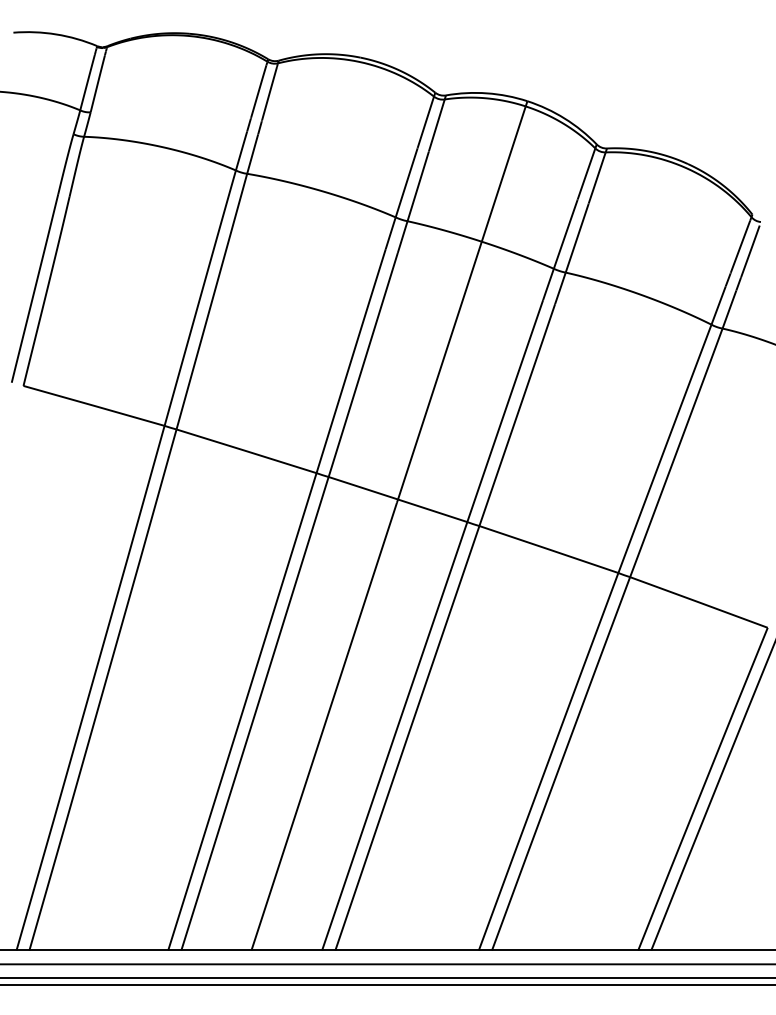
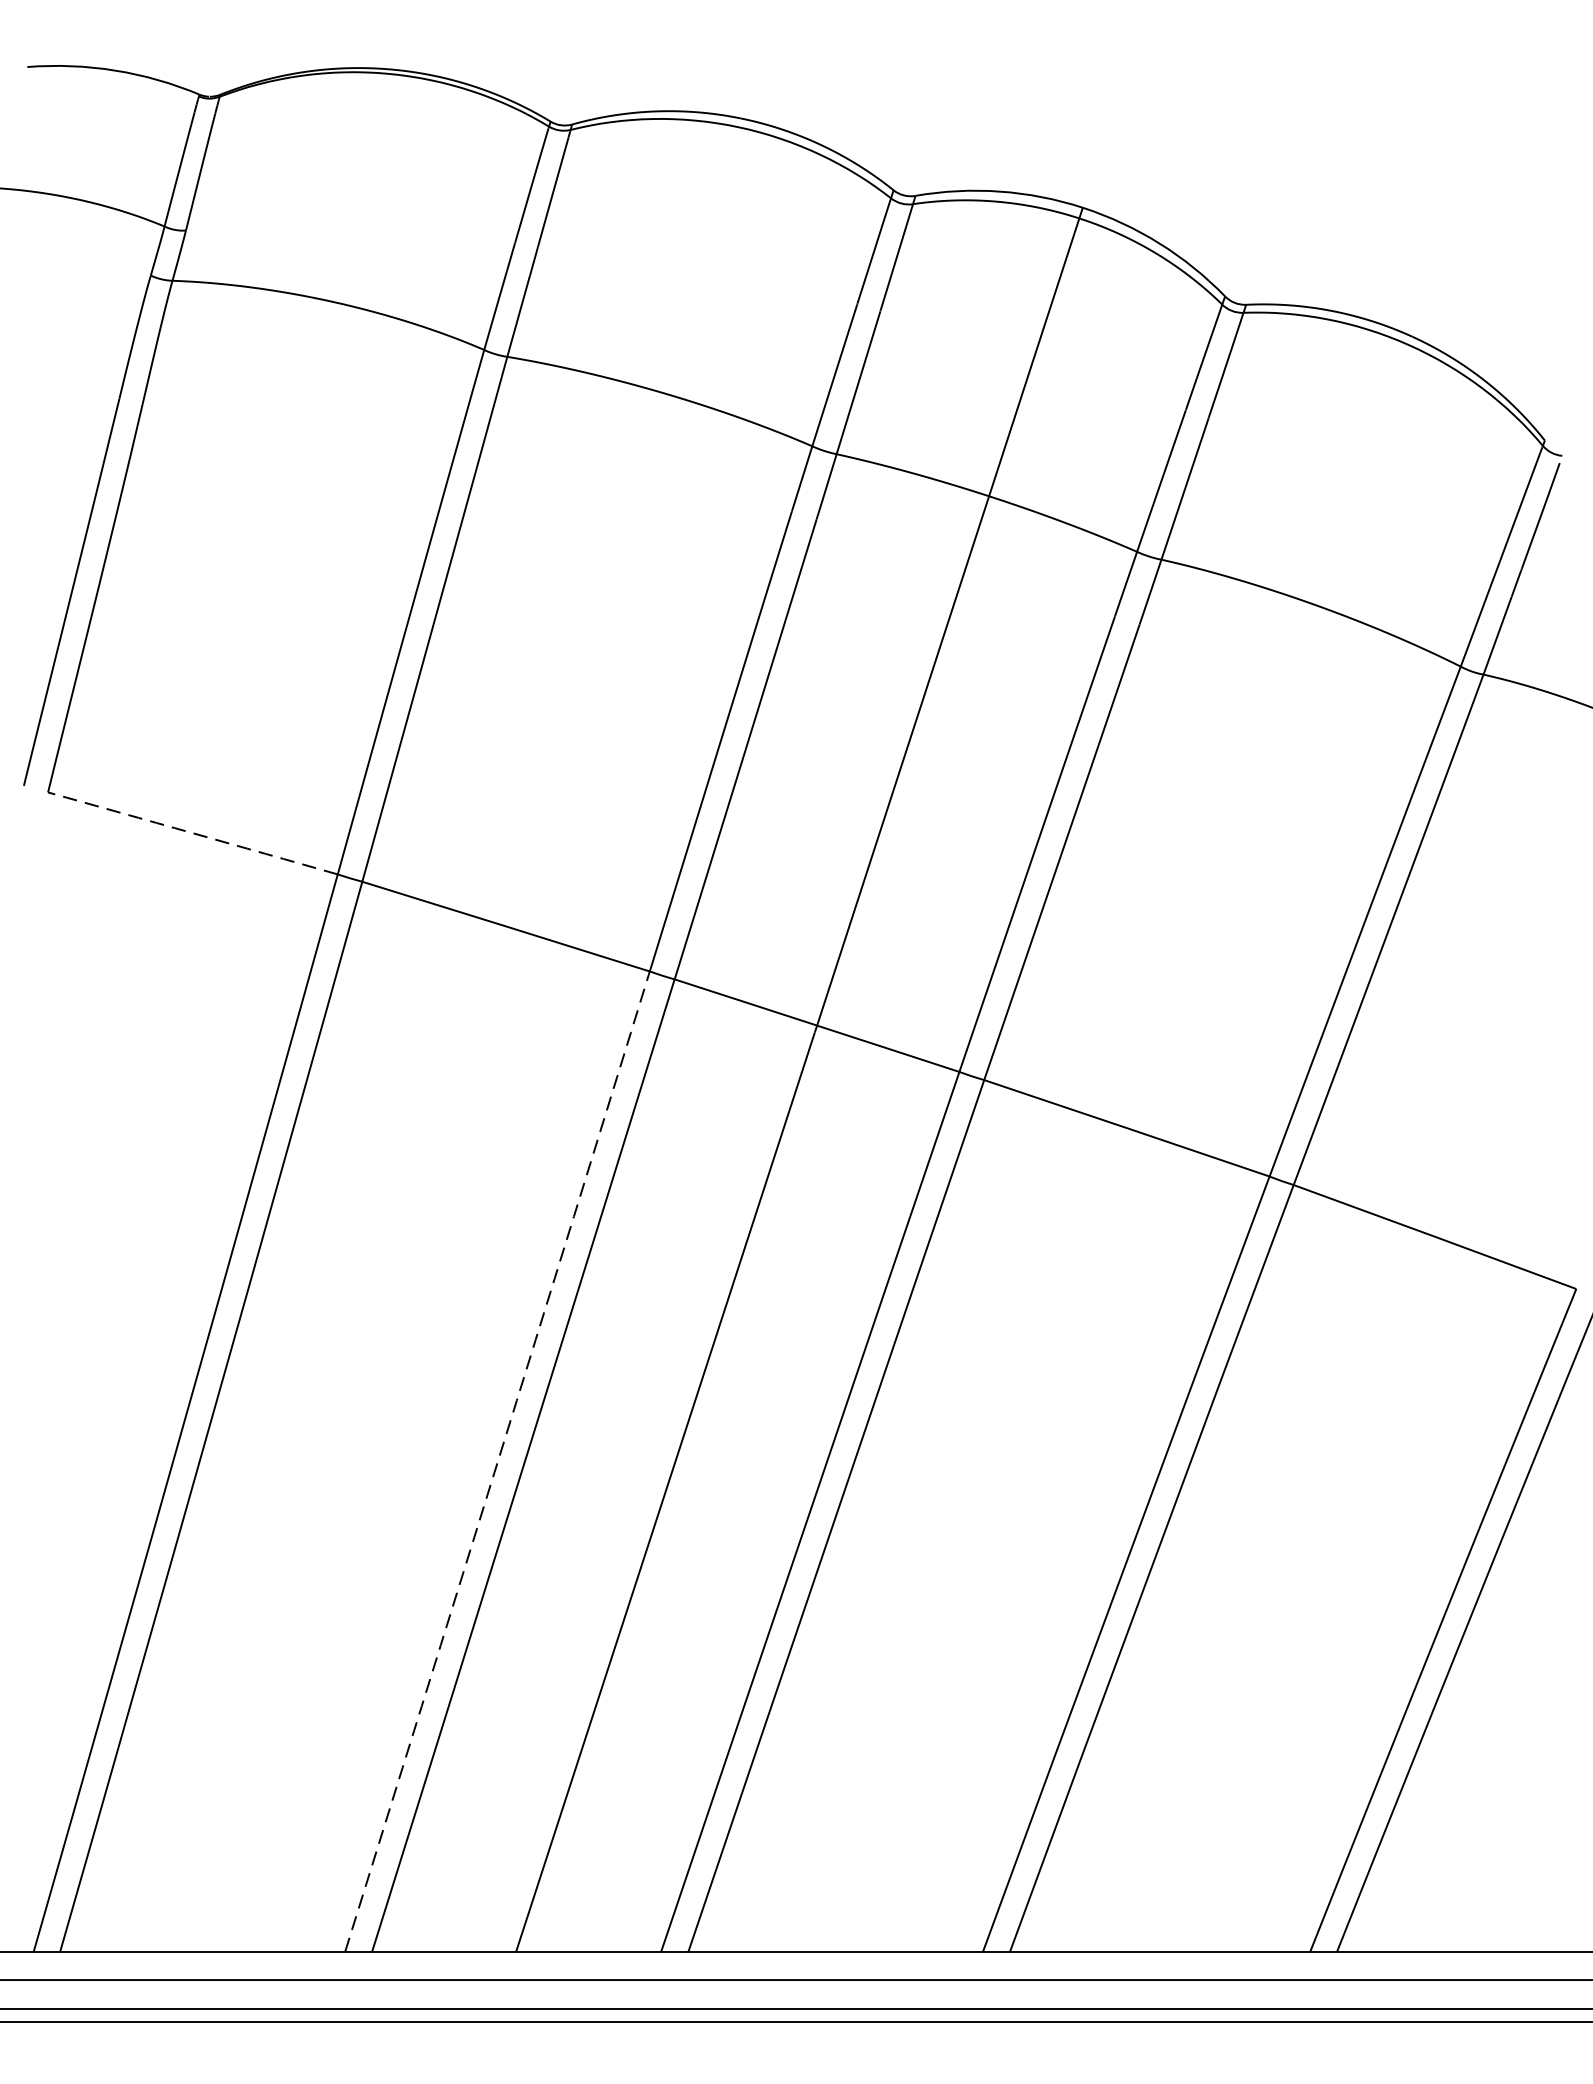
arc: (94, 405) -> (193, 832), solid -> dashed
arc: (242, 711) -> (497, 1460), solid -> dashed

